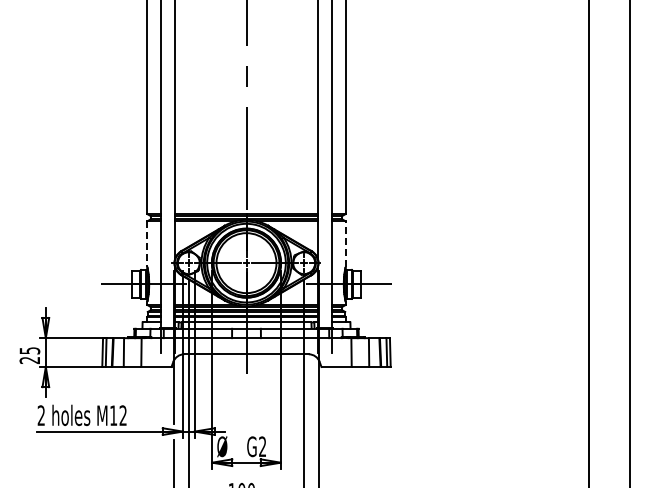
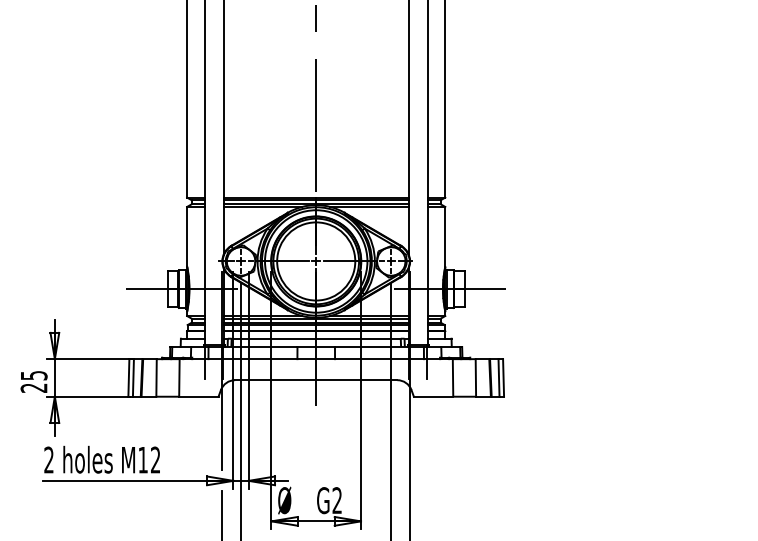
line: (147, 244) -> (187, 237), dashed -> solid
line: (345, 244) -> (445, 237), dashed -> solid

